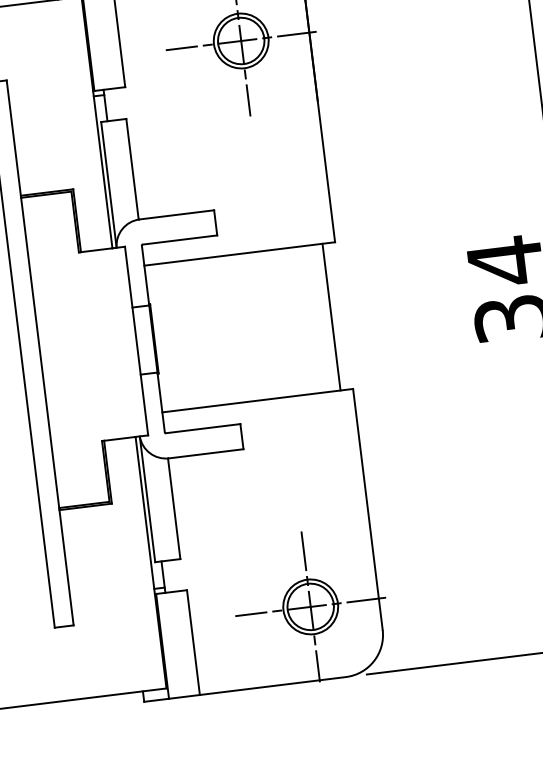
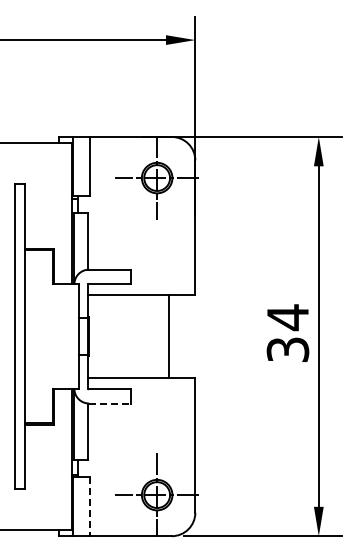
line: (331, 316) -> (169, 336), moved
line: (205, 453) -> (109, 403), solid -> dashed
line: (194, 643) -> (90, 507), solid -> dashed

